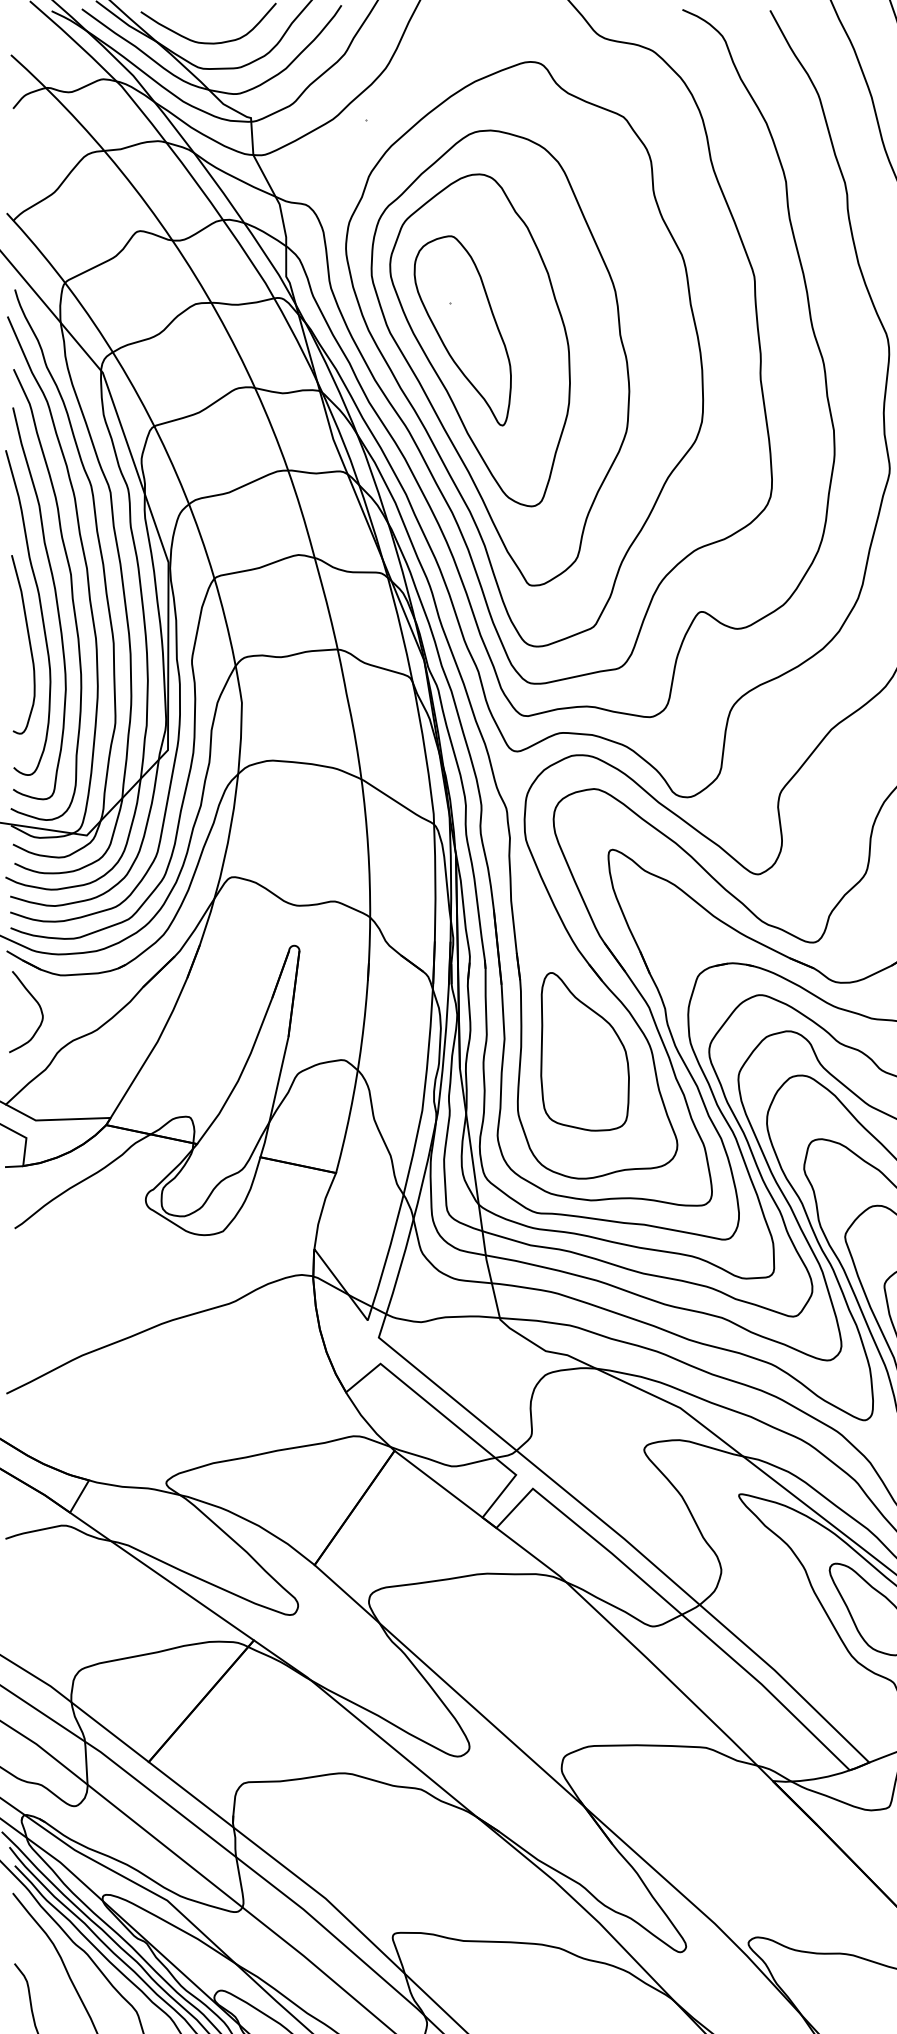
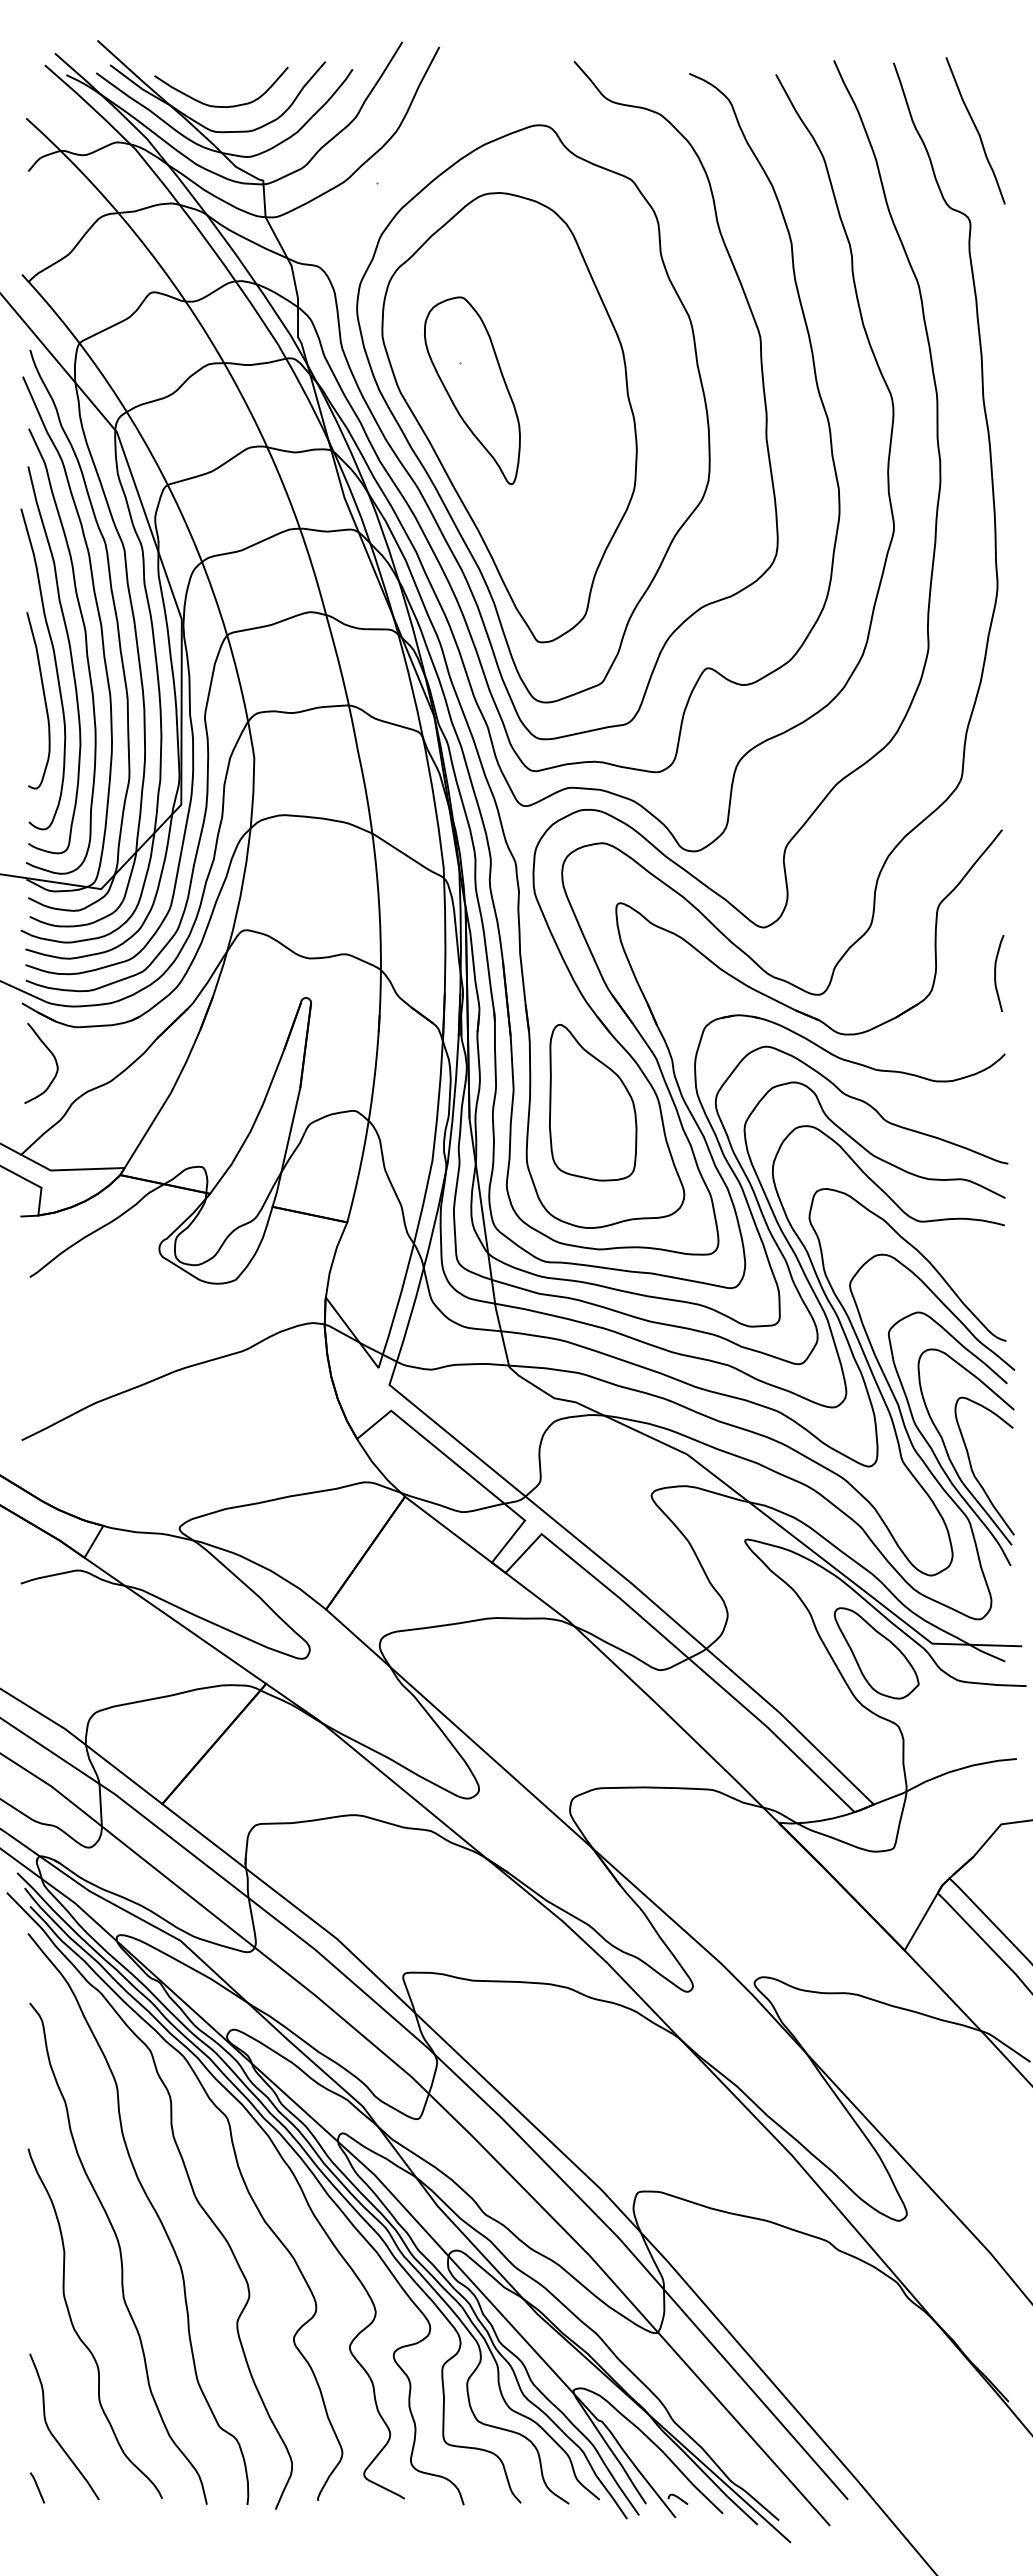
part: (480, 339) -> (489, 399), removed

